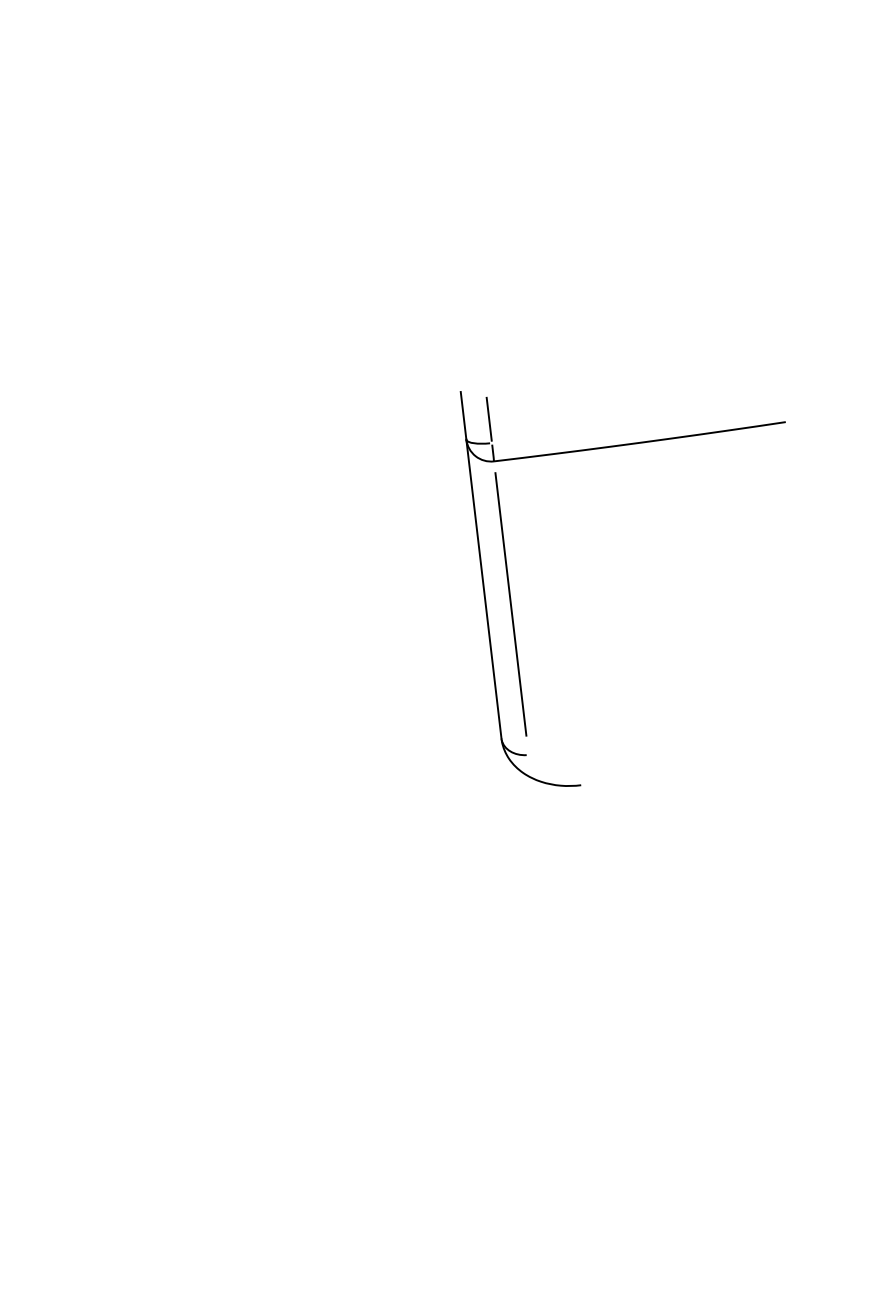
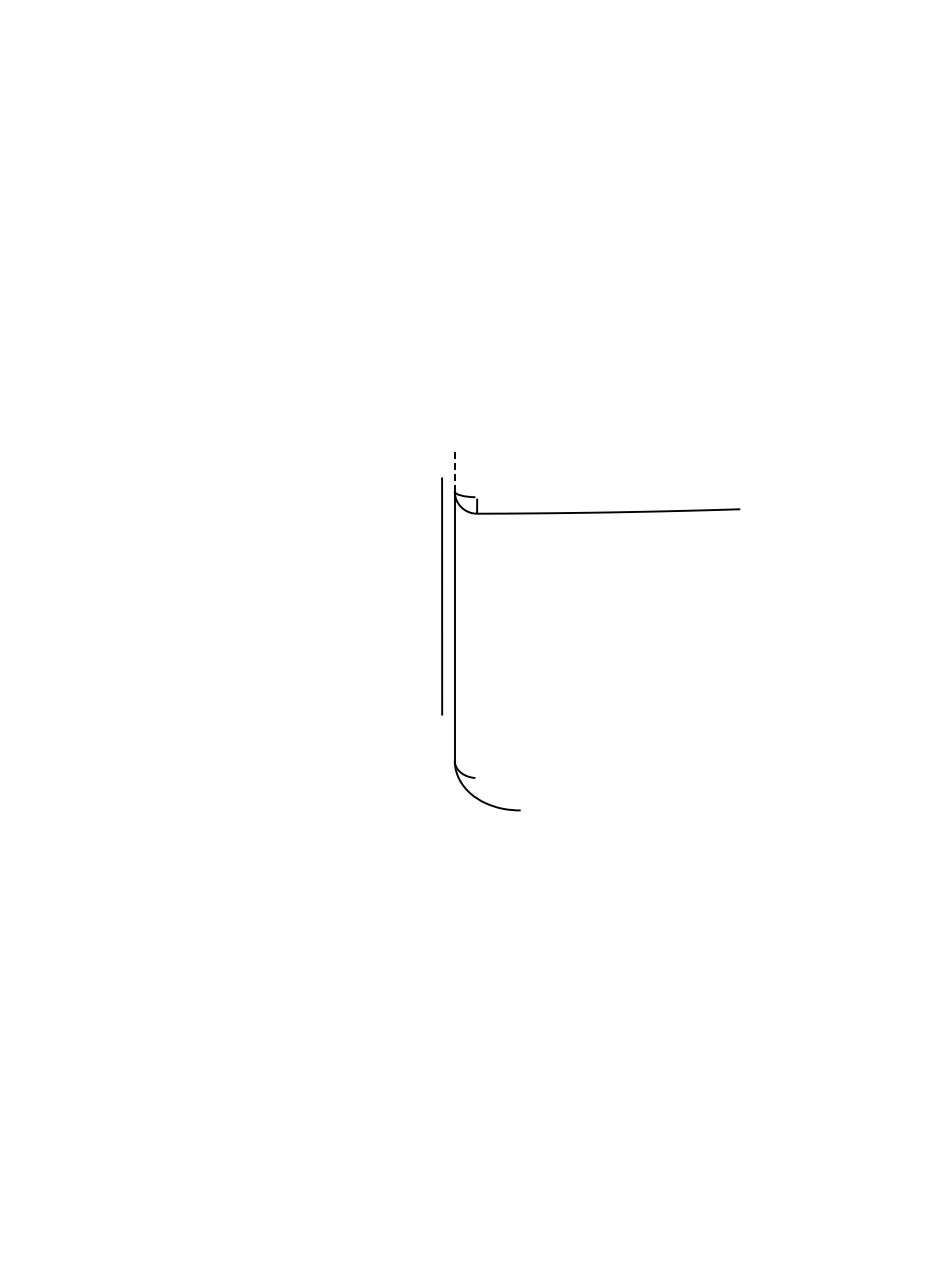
line: (463, 415) -> (454, 469), solid -> dashed
line: (489, 418) -> (477, 475), removed
line: (511, 604) -> (442, 596), moved

